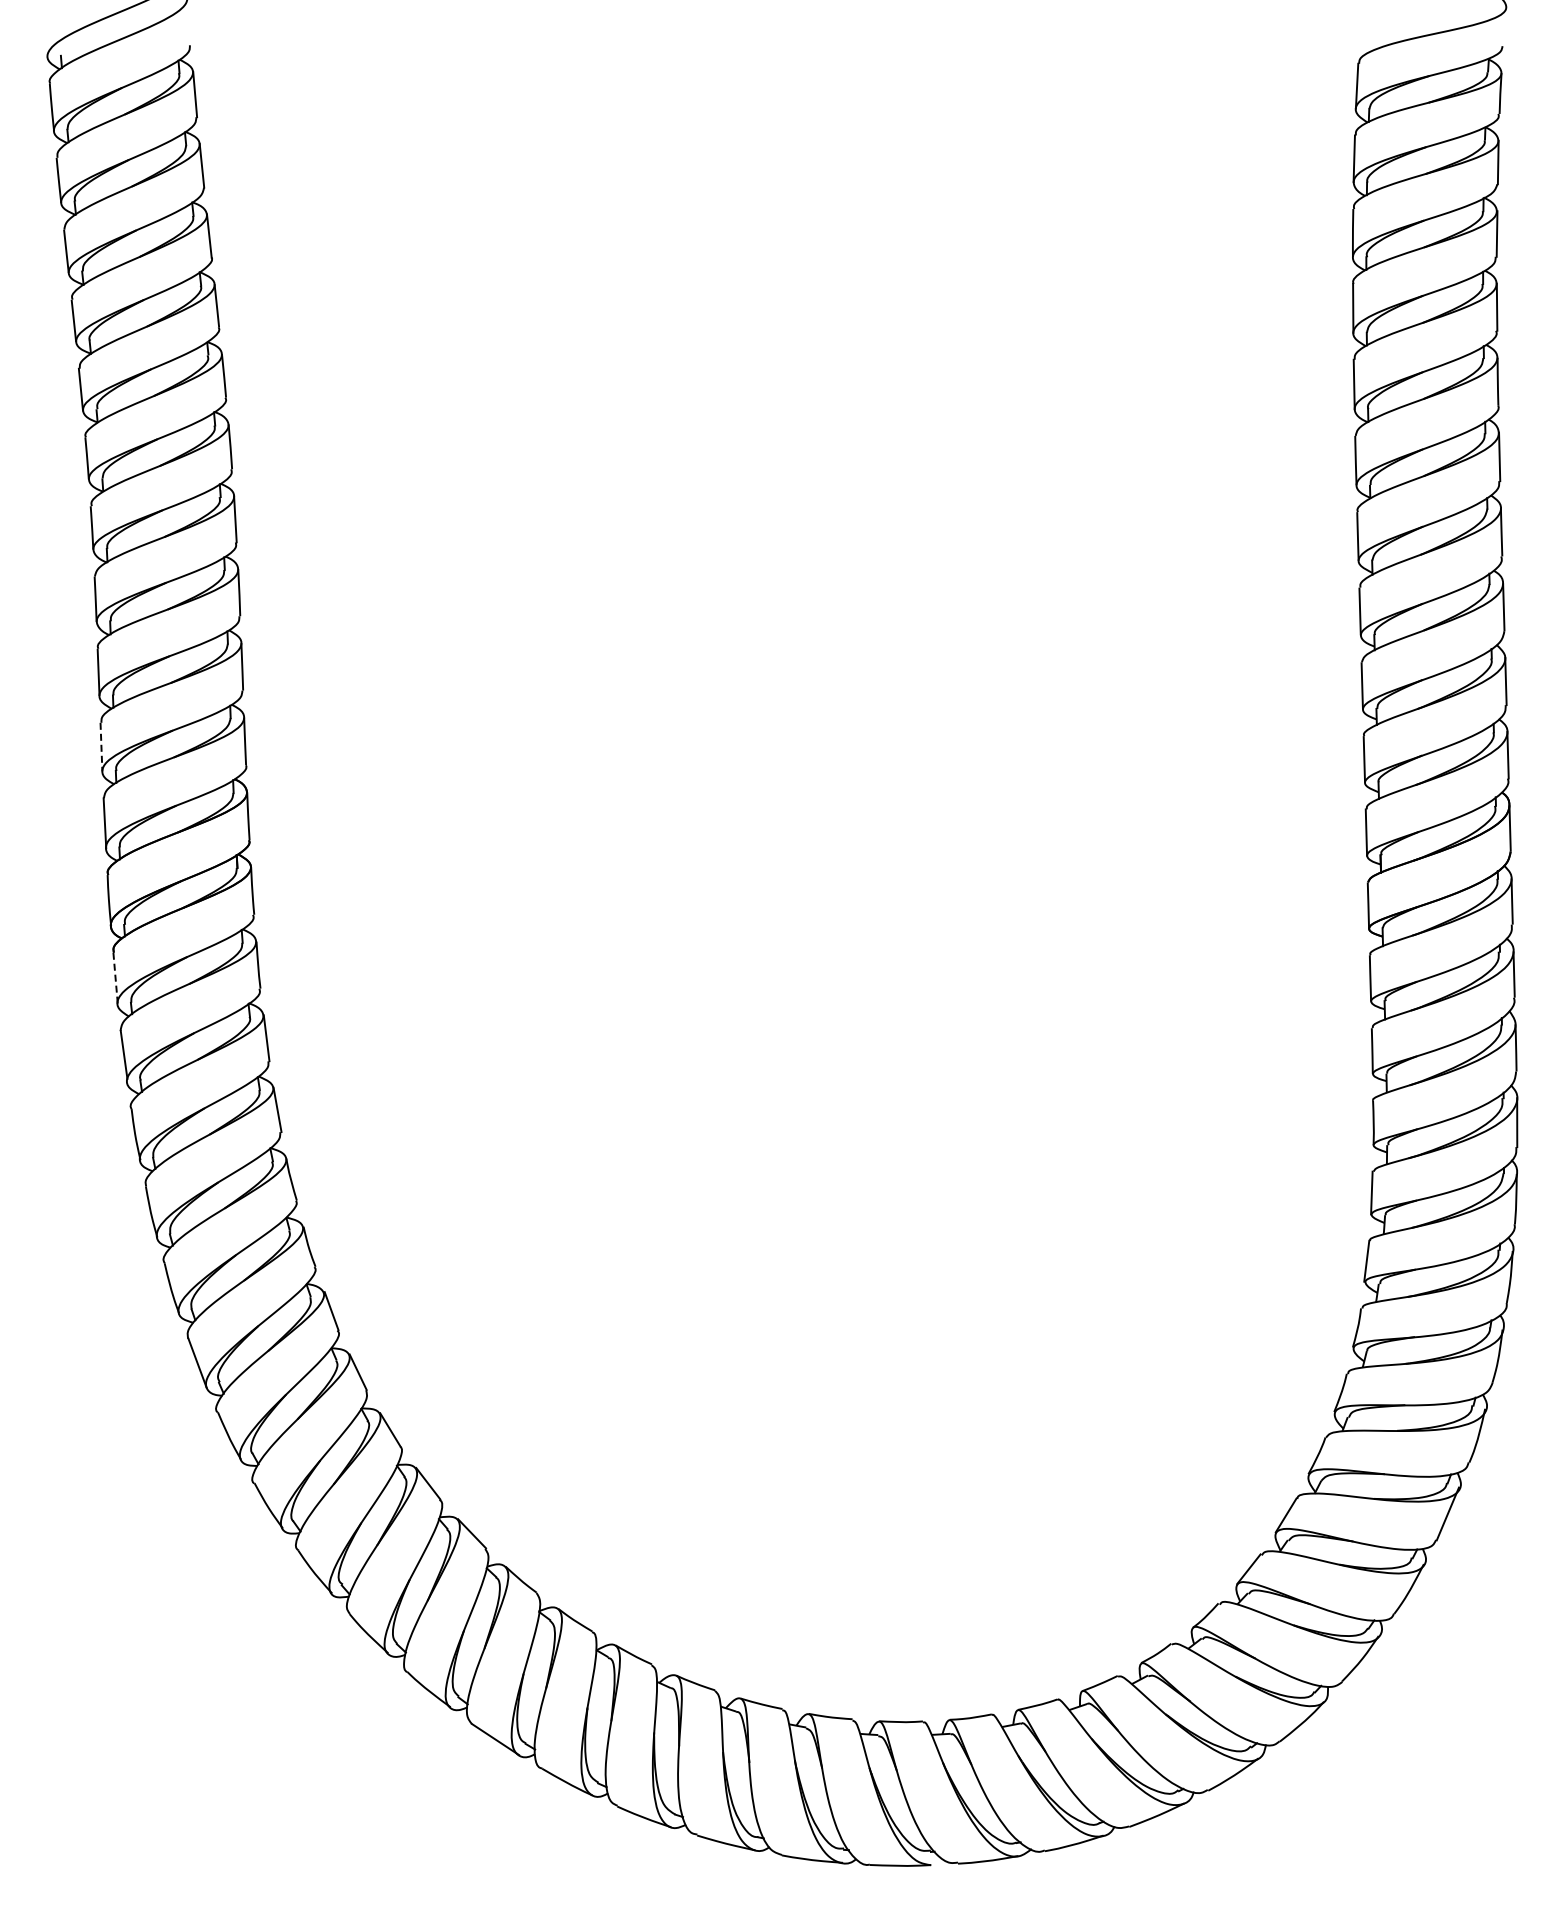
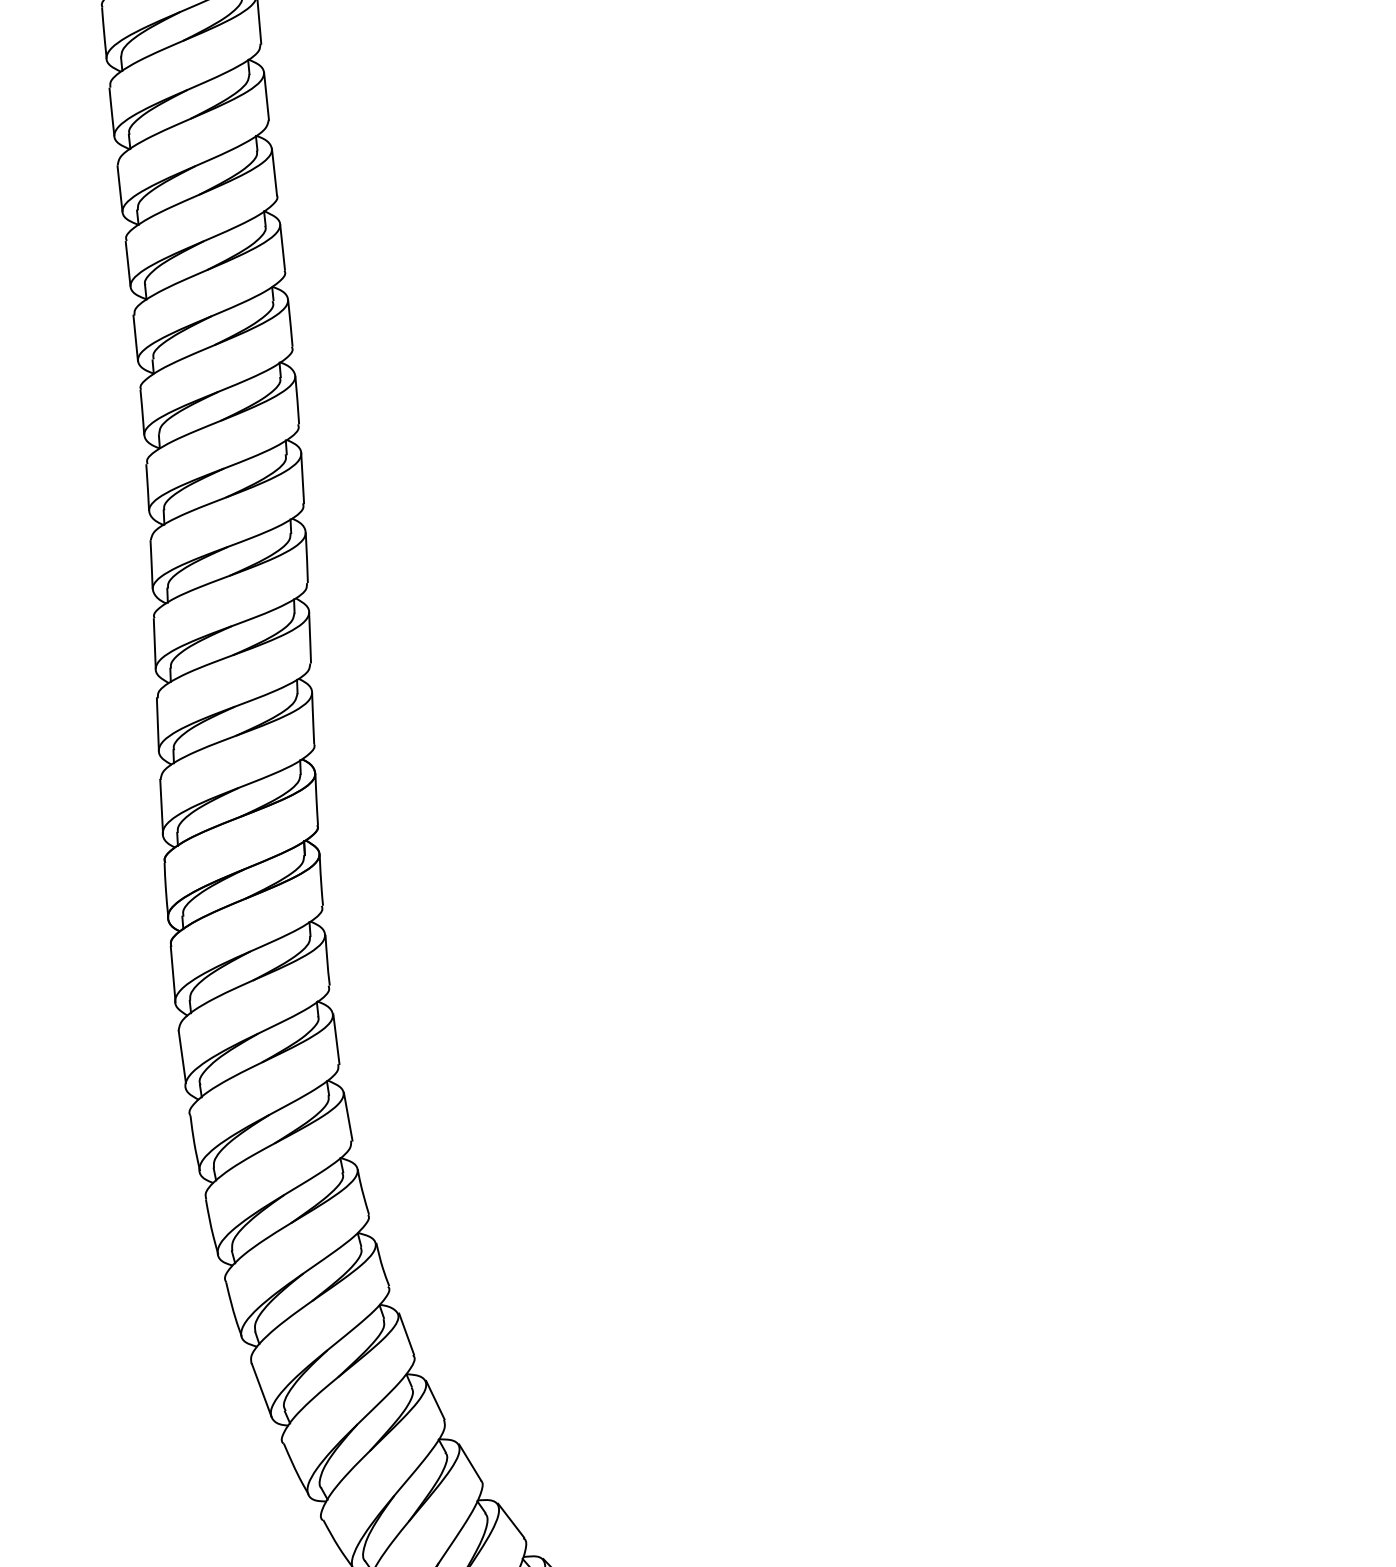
line: (101, 747) -> (157, 724), dashed -> solid
line: (115, 978) -> (173, 974), dashed -> solid

